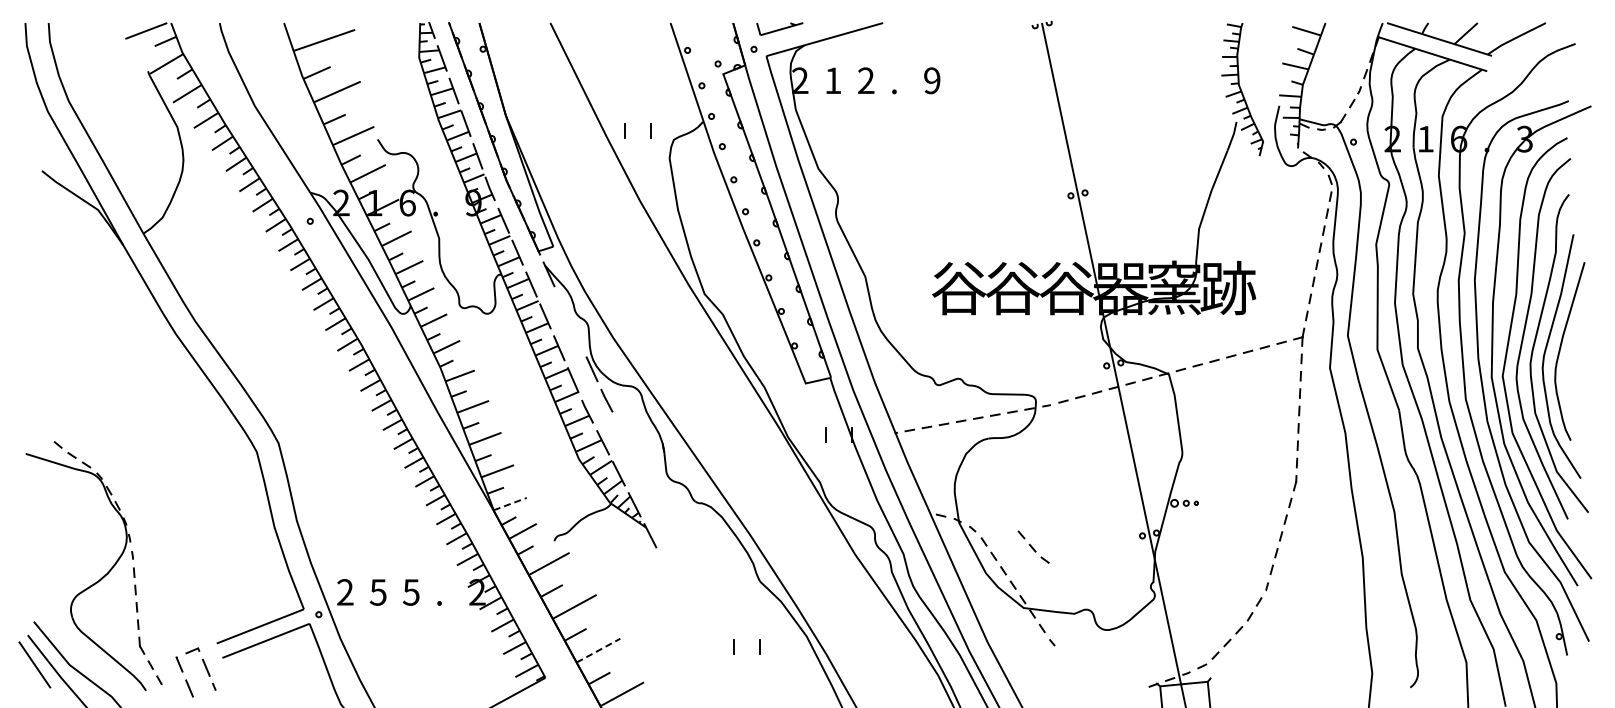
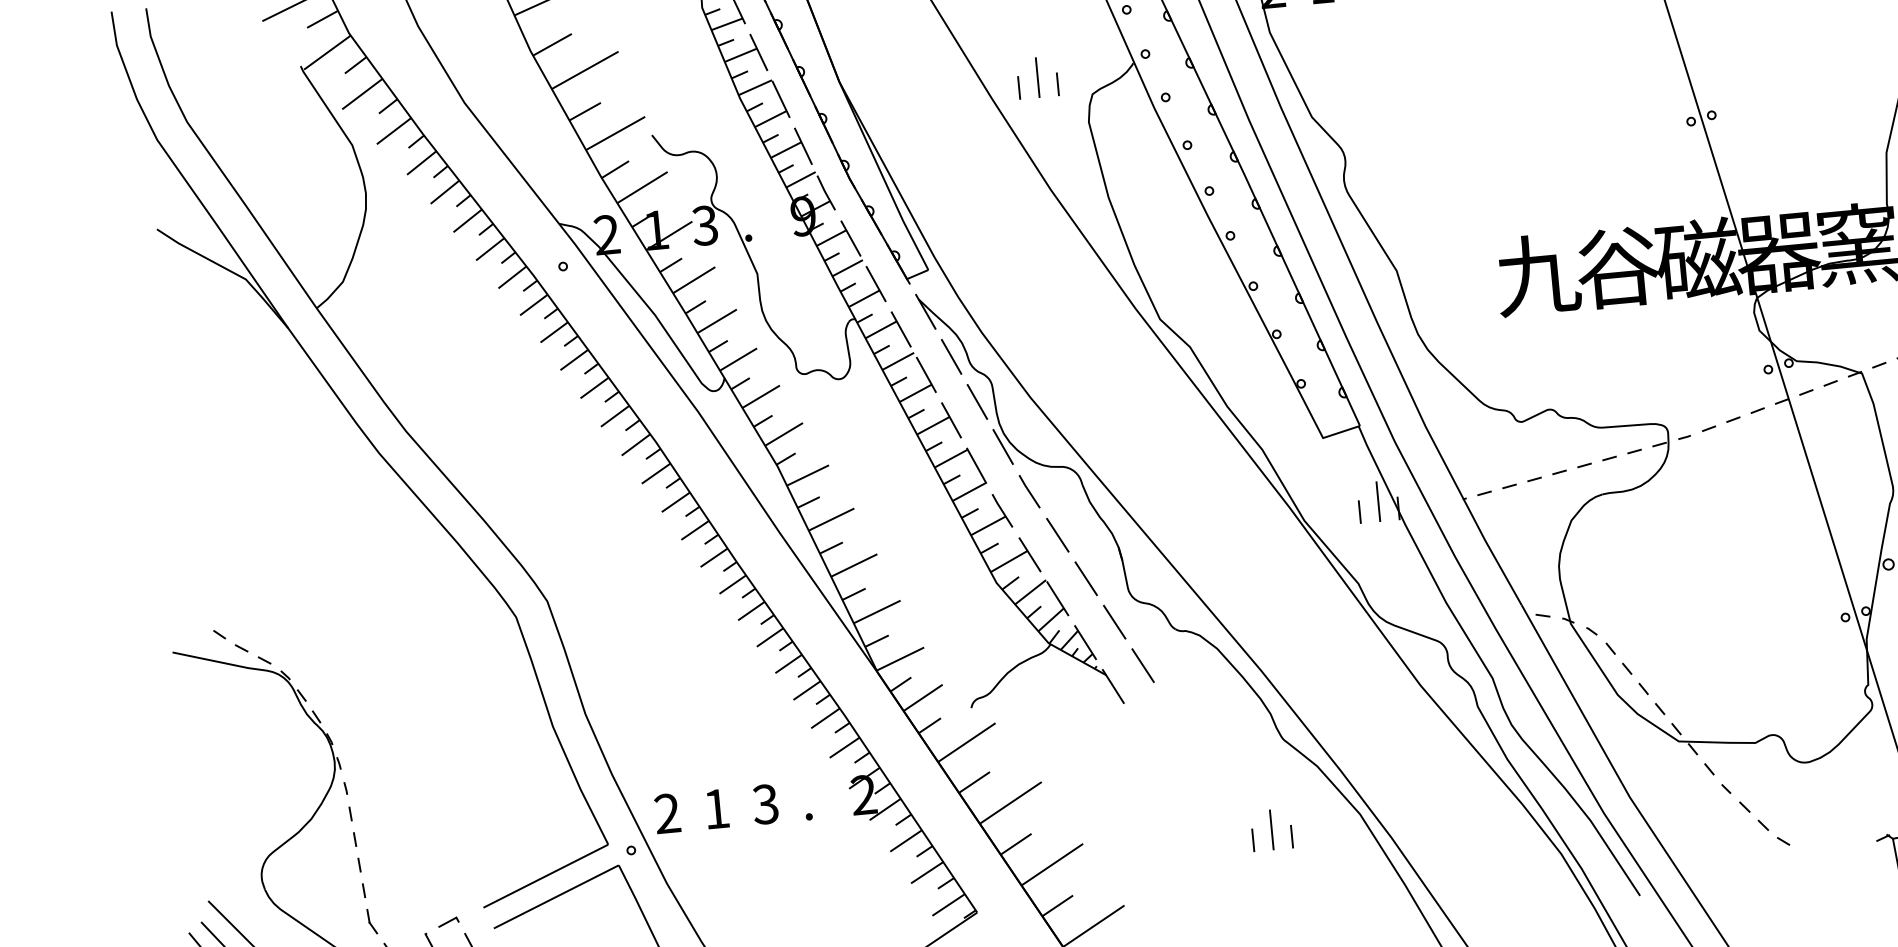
line: (638, 125) -> (1037, 77), added
text: (407, 202) -> (705, 224), 6 -> 3
text: (959, 288) -> (1538, 275), 谷 -> 九
text: (1066, 288) -> (1697, 260), 谷 -> 磁
line: (562, 305) -> (950, 356), added
line: (577, 337) -> (977, 401), added
line: (838, 429) -> (1378, 501), added
line: (622, 431) -> (1057, 535), added
line: (639, 461) -> (1086, 577), added
line: (655, 492) -> (1114, 621), added
line: (510, 504) -> (900, 659), dashed -> solid
line: (671, 523) -> (1143, 665), added
part: (1033, 546) -> (1764, 822), moved
text: (377, 592) -> (715, 809), 5 -> 1
text: (411, 592) -> (765, 804), 5 -> 3
line: (746, 641) -> (1271, 830), added
line: (598, 650) -> (1052, 864), dashed -> solid

